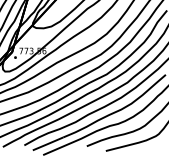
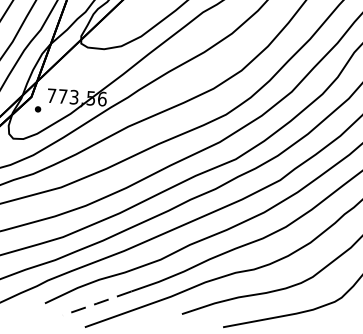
line: (47, 144) -> (95, 304), solid -> dashed

